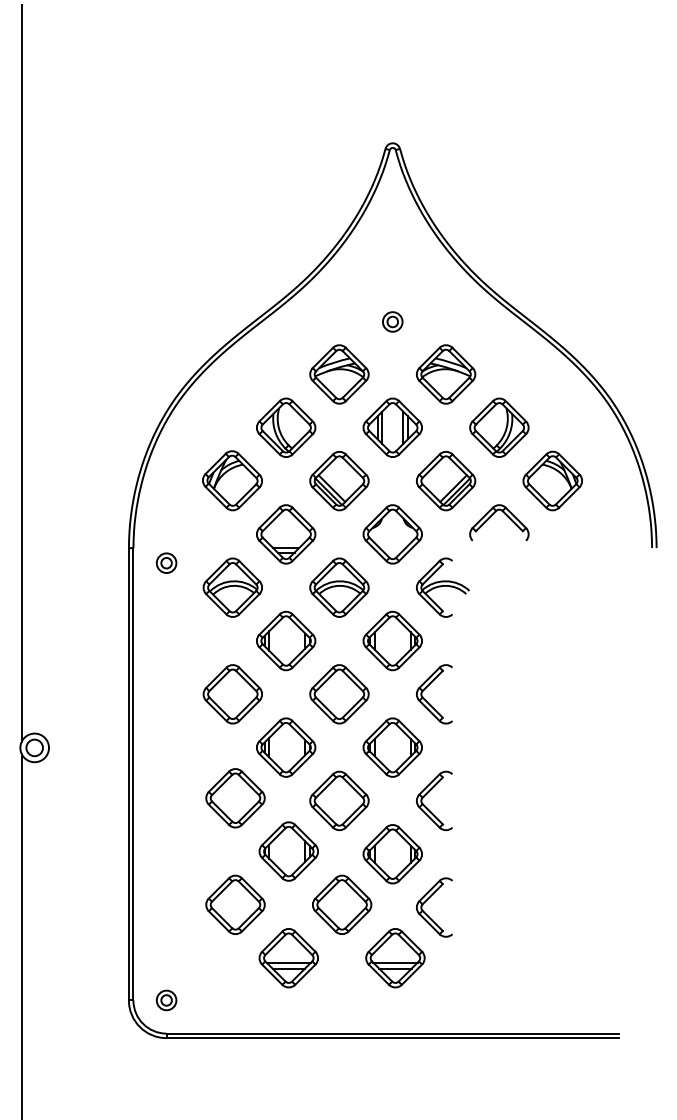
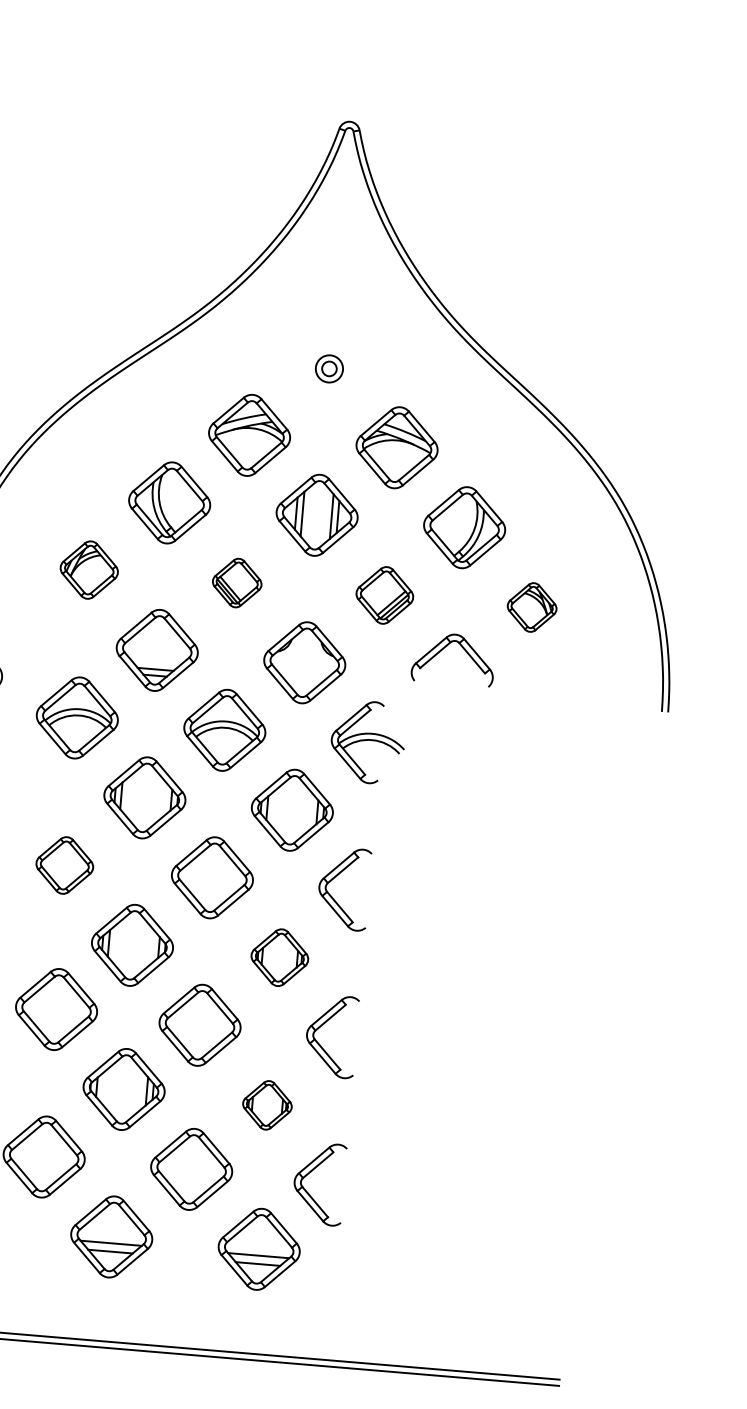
part: (232, 480) -> (89, 569), size x0.7
part: (552, 480) -> (531, 606), size x0.6
part: (339, 481) -> (237, 583), size x0.6
part: (446, 481) -> (385, 595), size x0.7
part: (232, 694) -> (64, 865), size x0.7
part: (392, 747) -> (279, 957), size x0.7
part: (392, 854) -> (267, 1105), size x0.6

